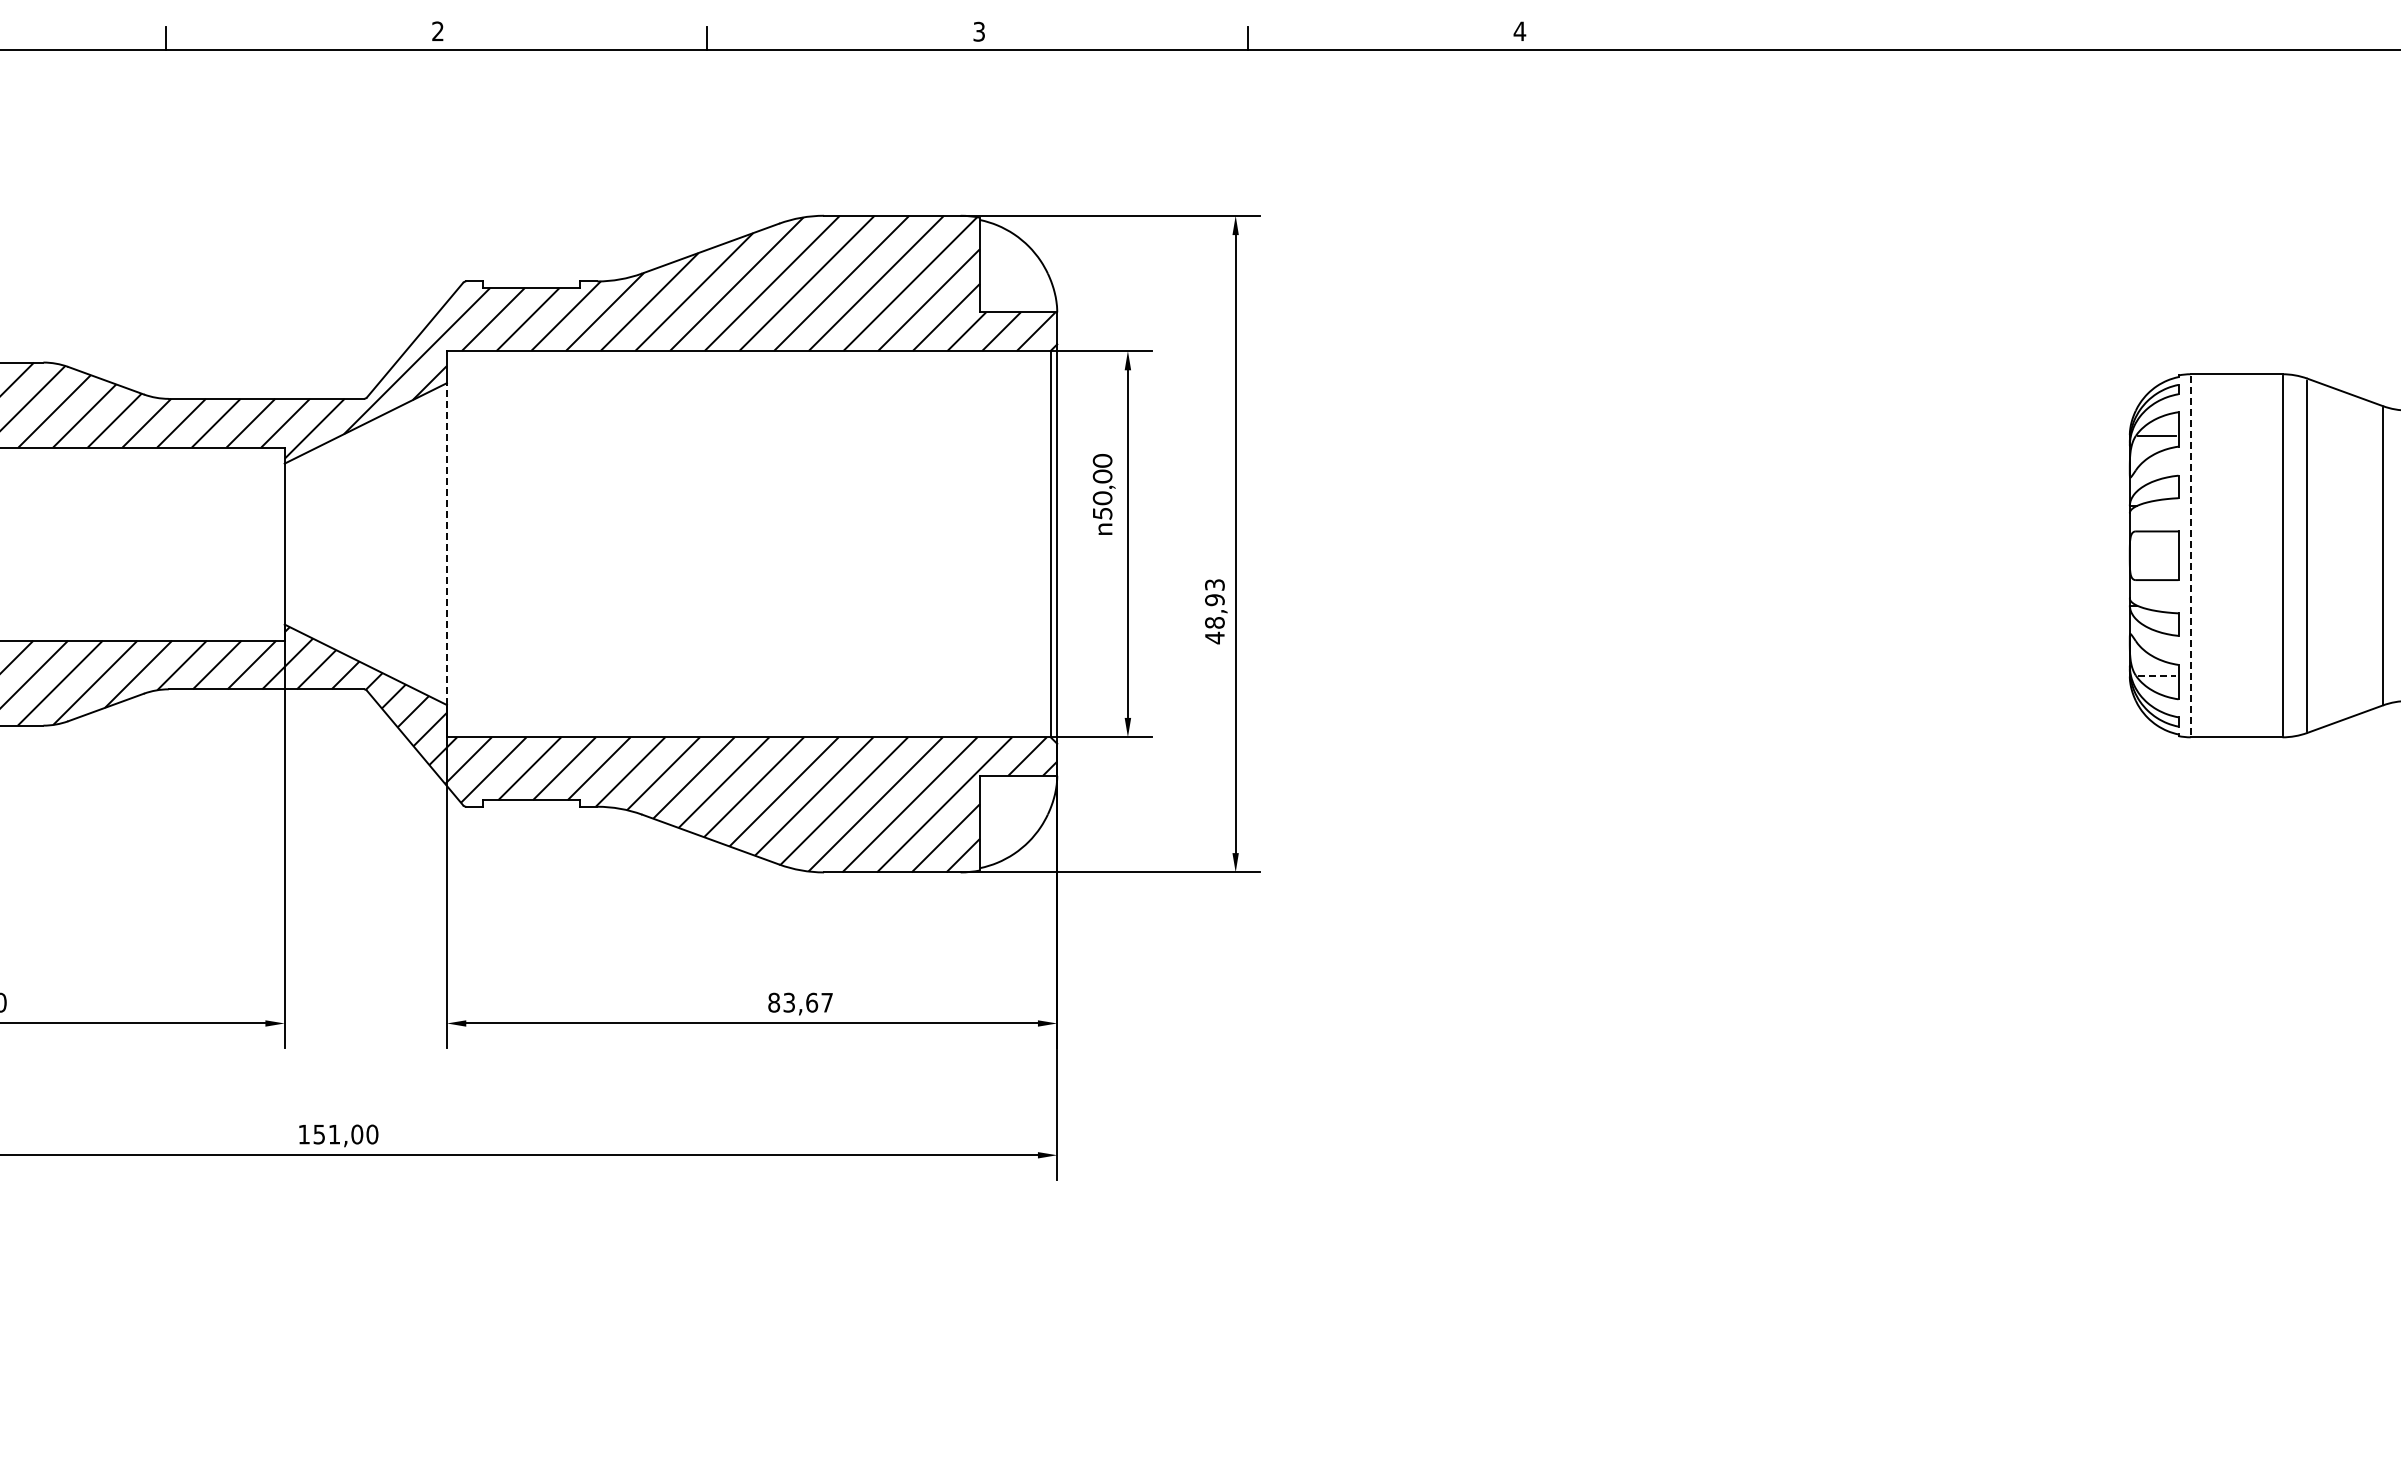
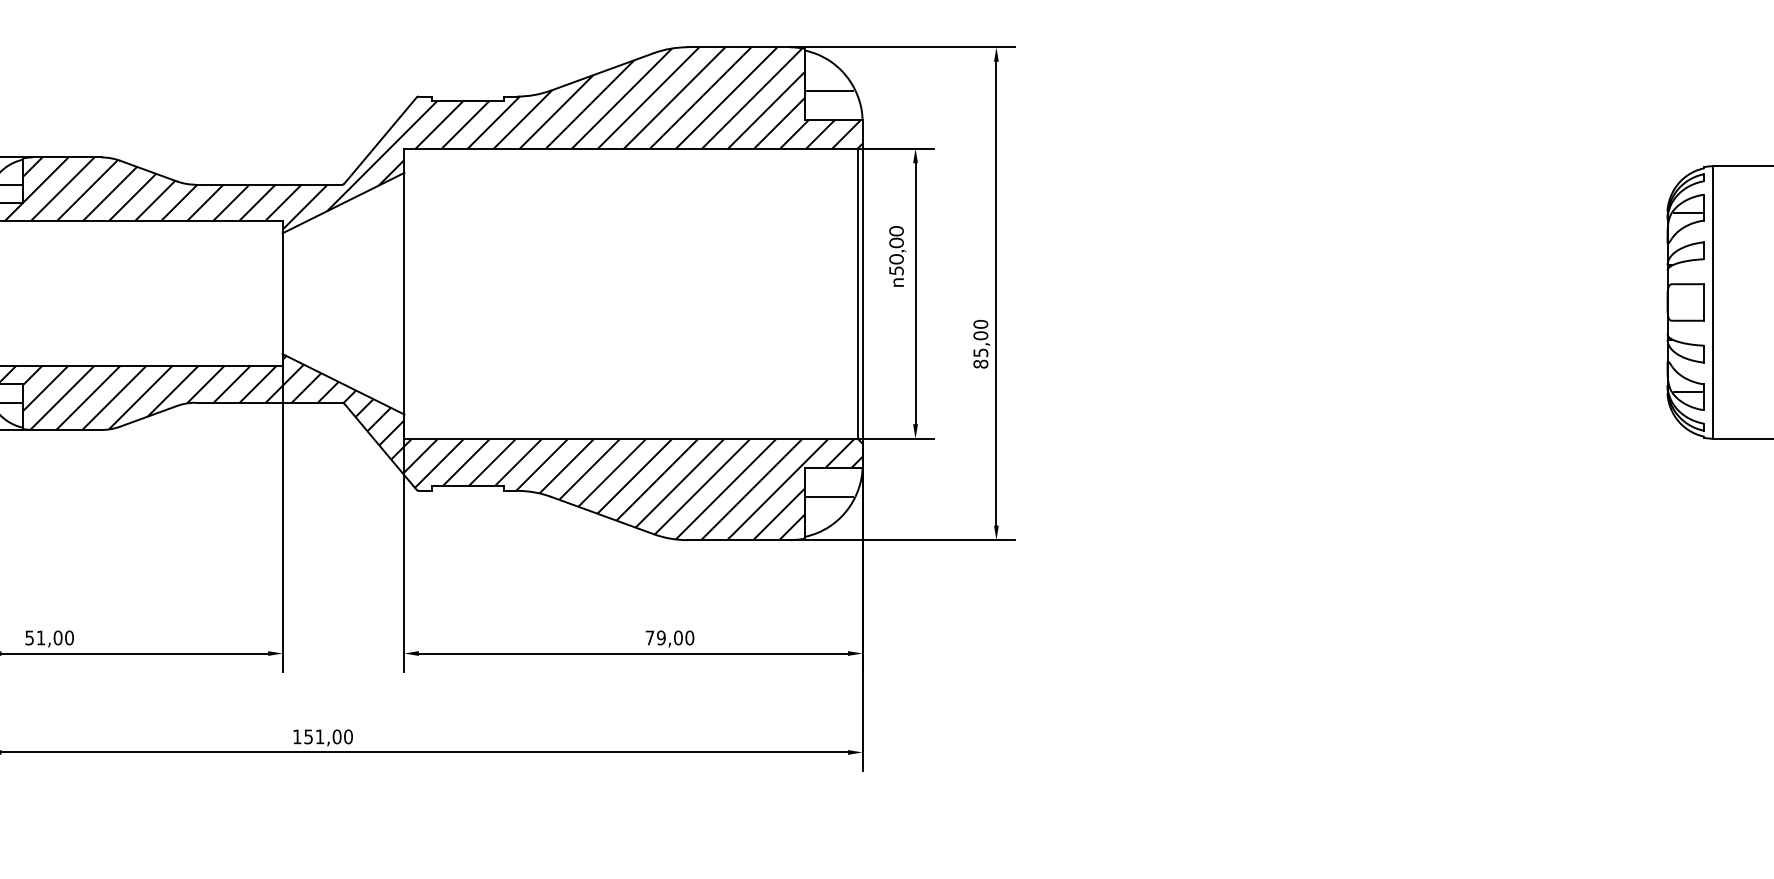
line: (1013, 273) -> (829, 90), added
line: (446, 544) -> (404, 294), dashed -> solid
line: (2190, 555) -> (1713, 302), dashed -> solid
text: (1214, 611) -> (980, 344), 48,93 -> 85,00
line: (2157, 675) -> (1688, 392), dashed -> solid
line: (1013, 814) -> (829, 496), added
text: (800, 1002) -> (669, 637), 83,67 -> 79,00

